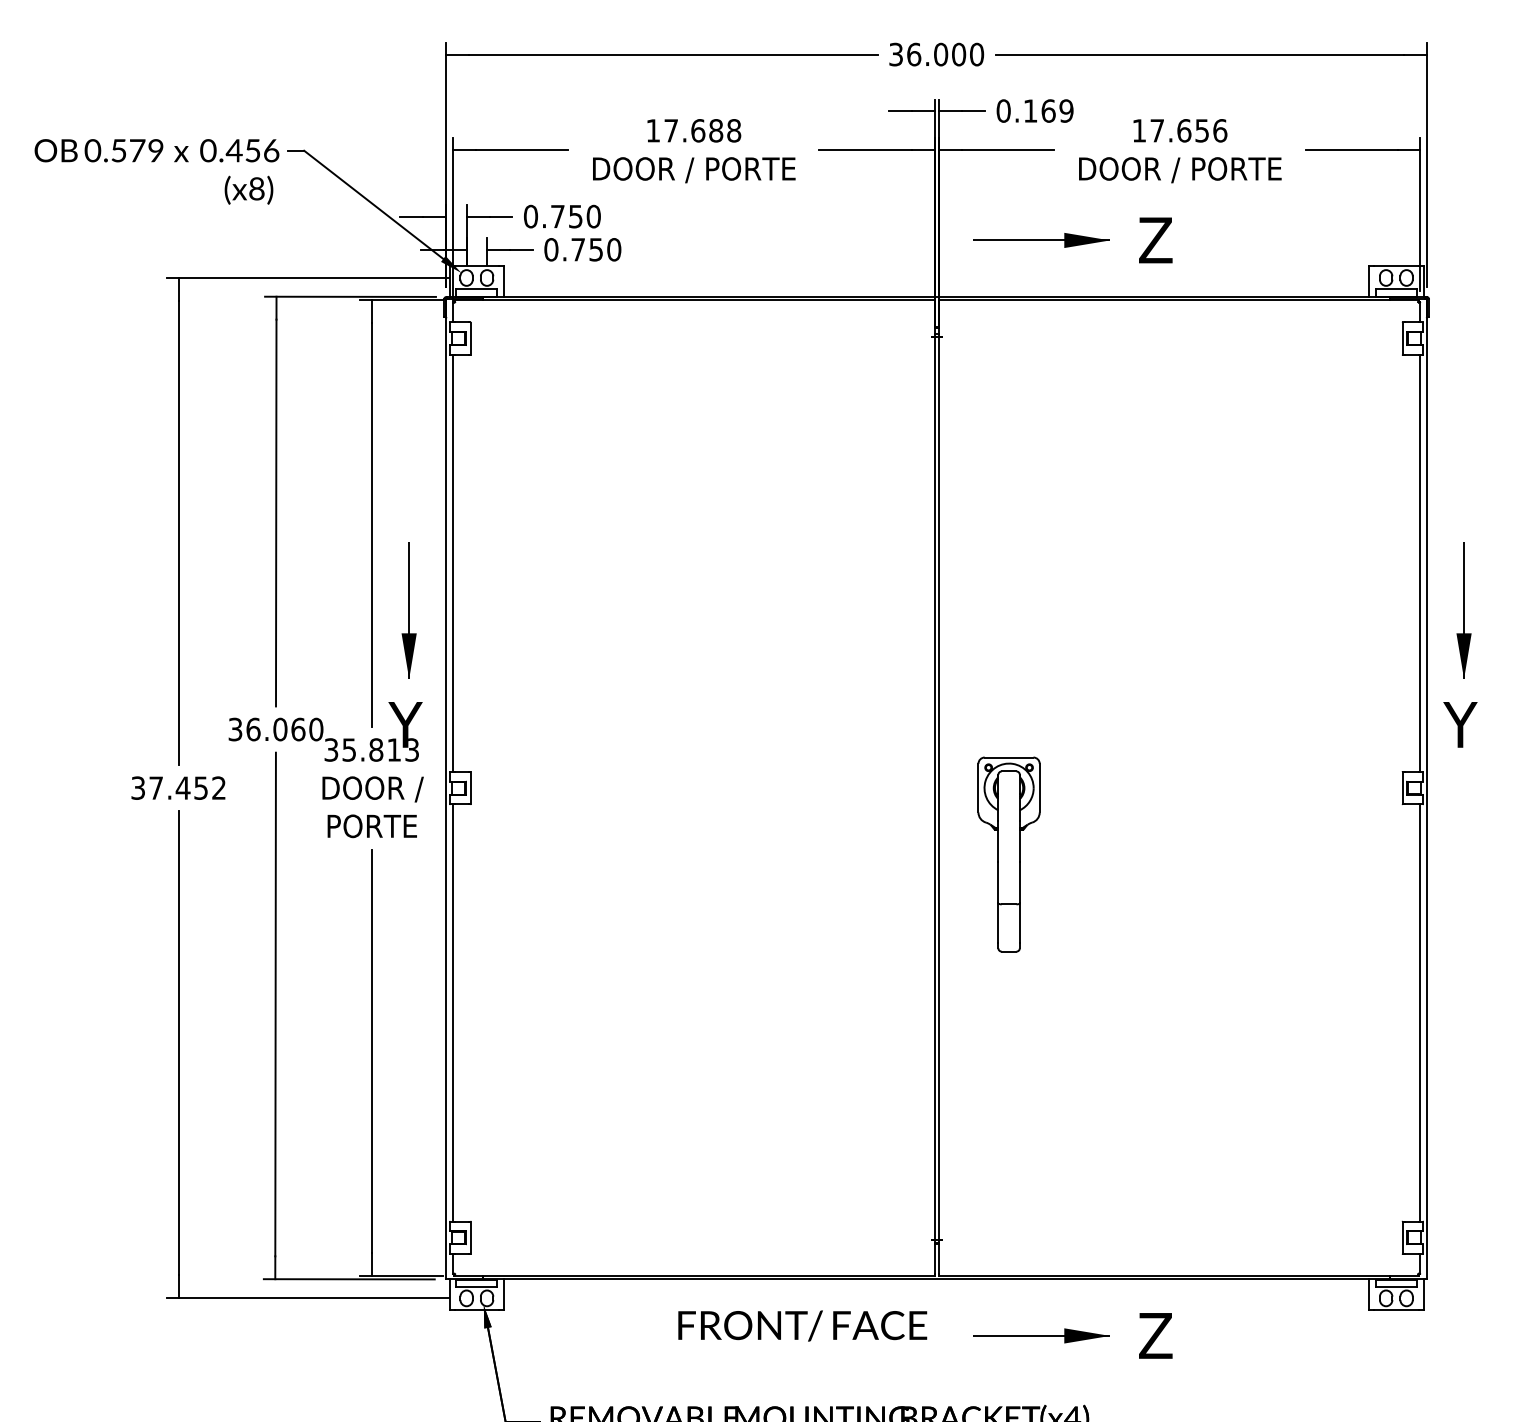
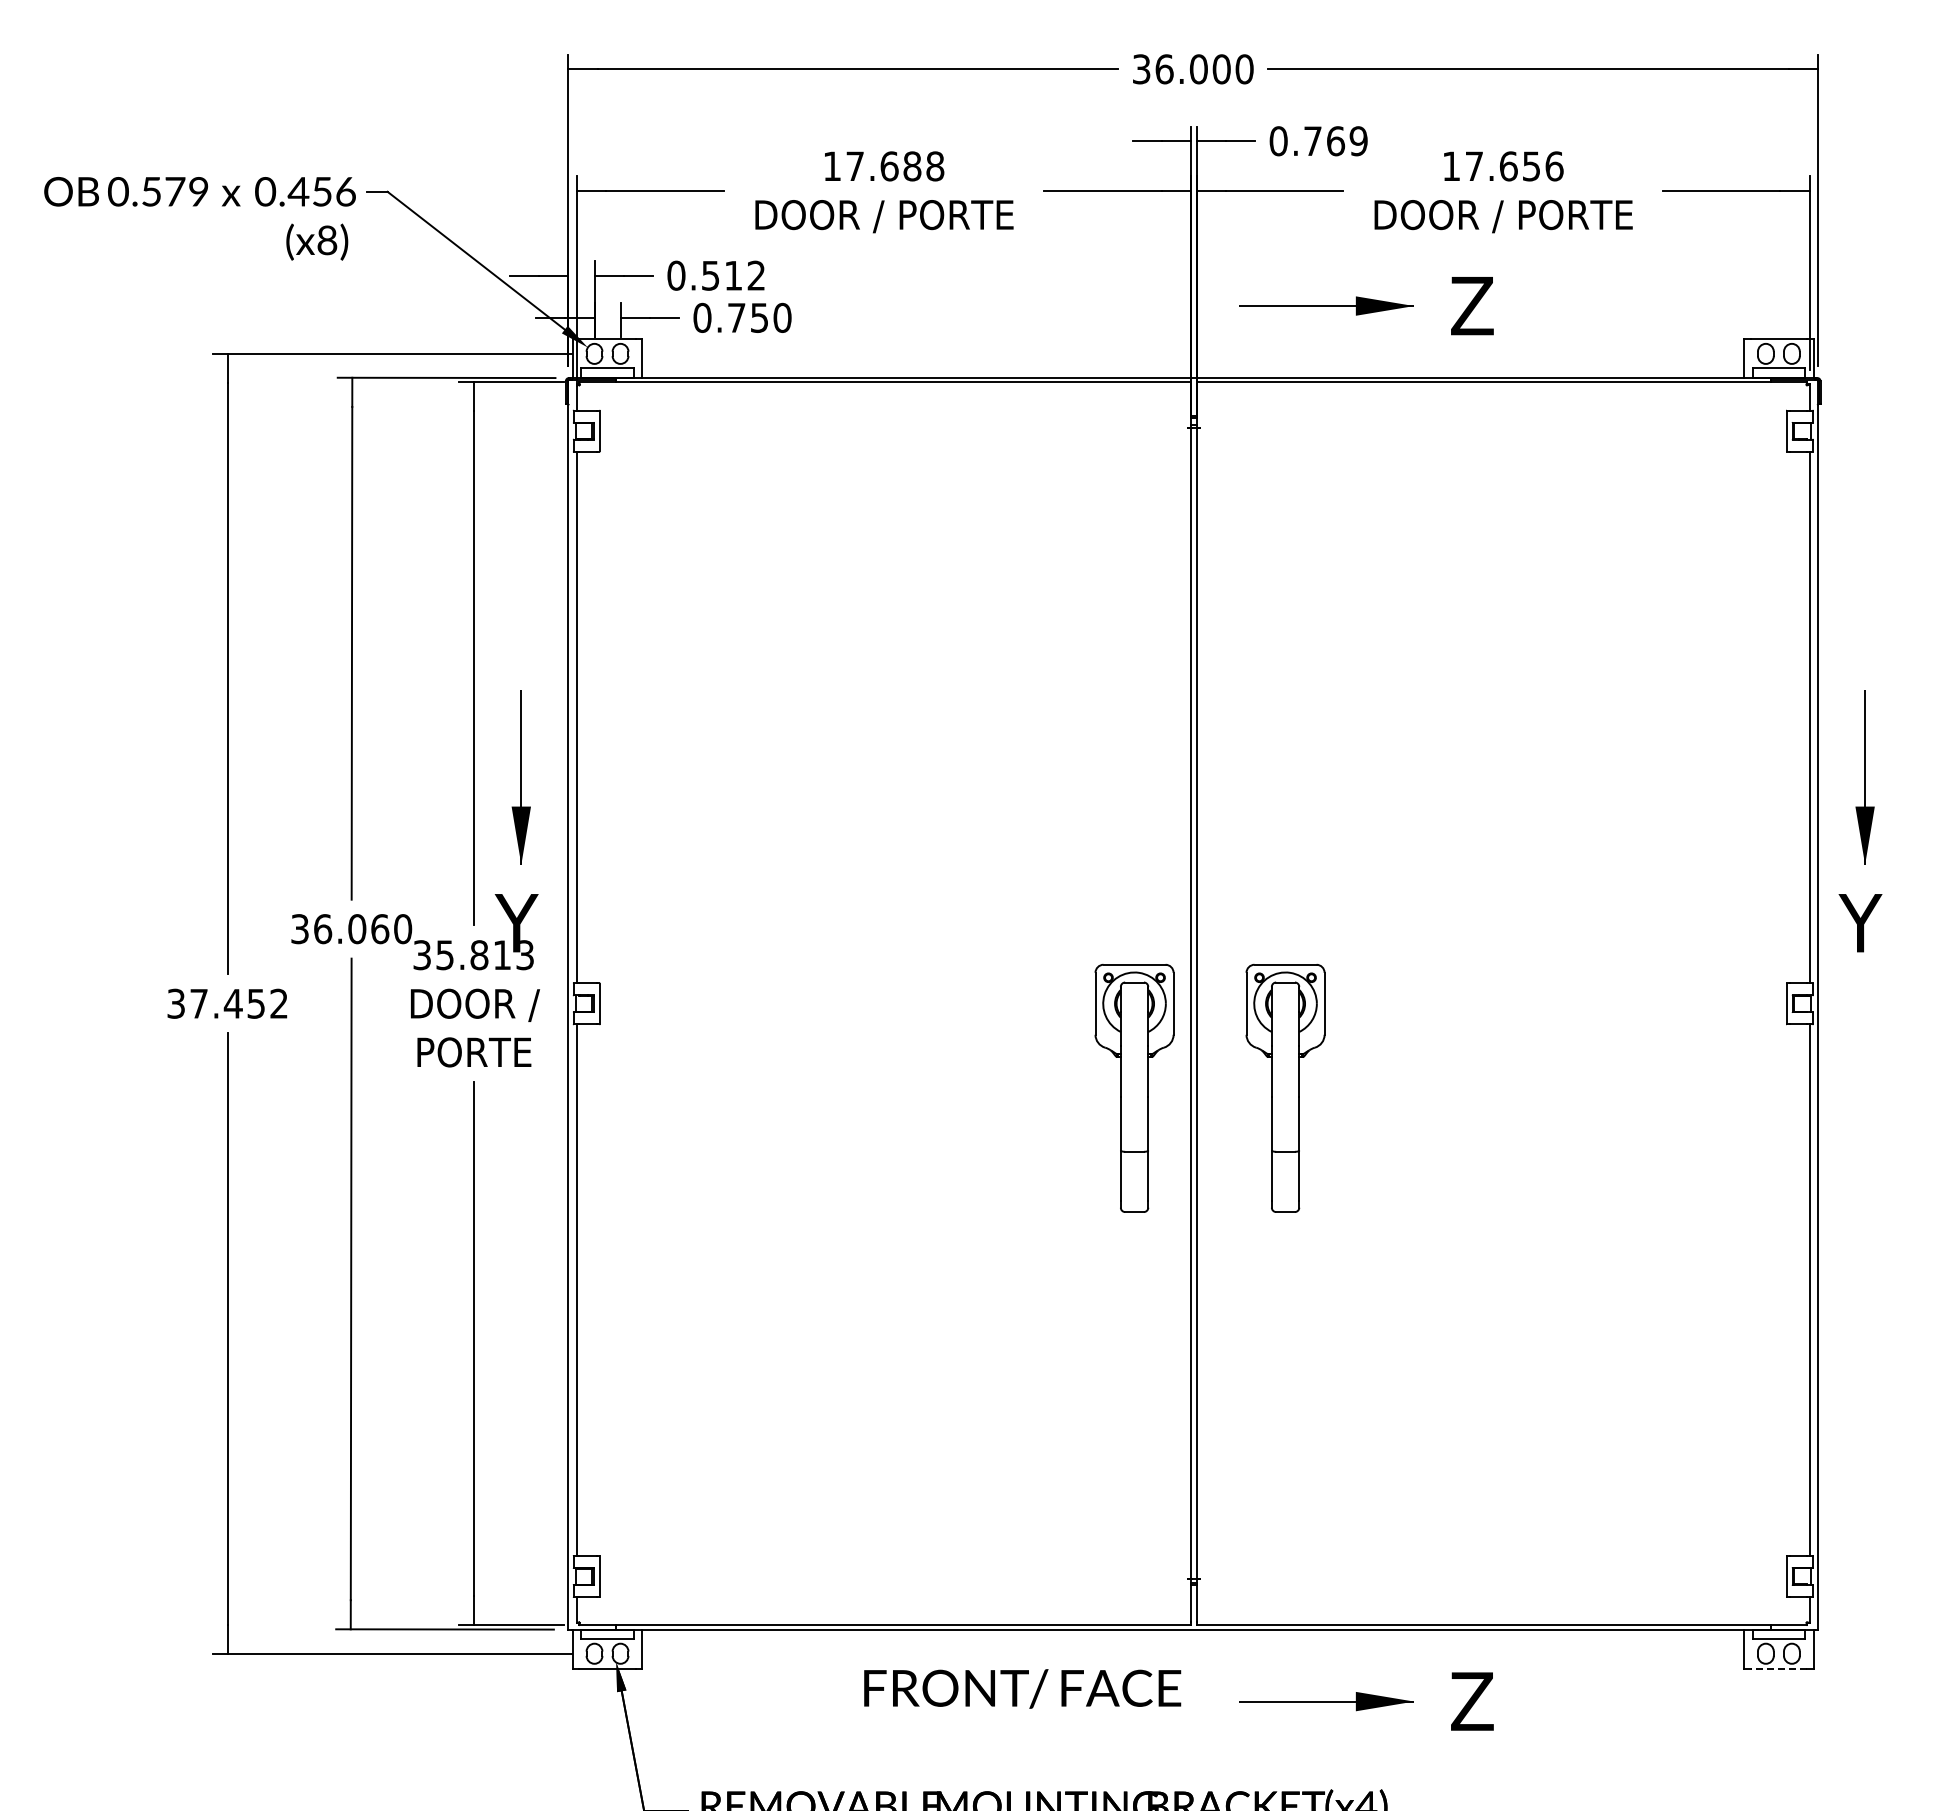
text: (1030, 110) -> (1312, 140), 0.169 -> 0.769
text: (575, 216) -> (733, 275), 0.750 -> 0.512
part: (890, 854) -> (1134, 1088), added
line: (1396, 1309) -> (1778, 1668), solid -> dashed

